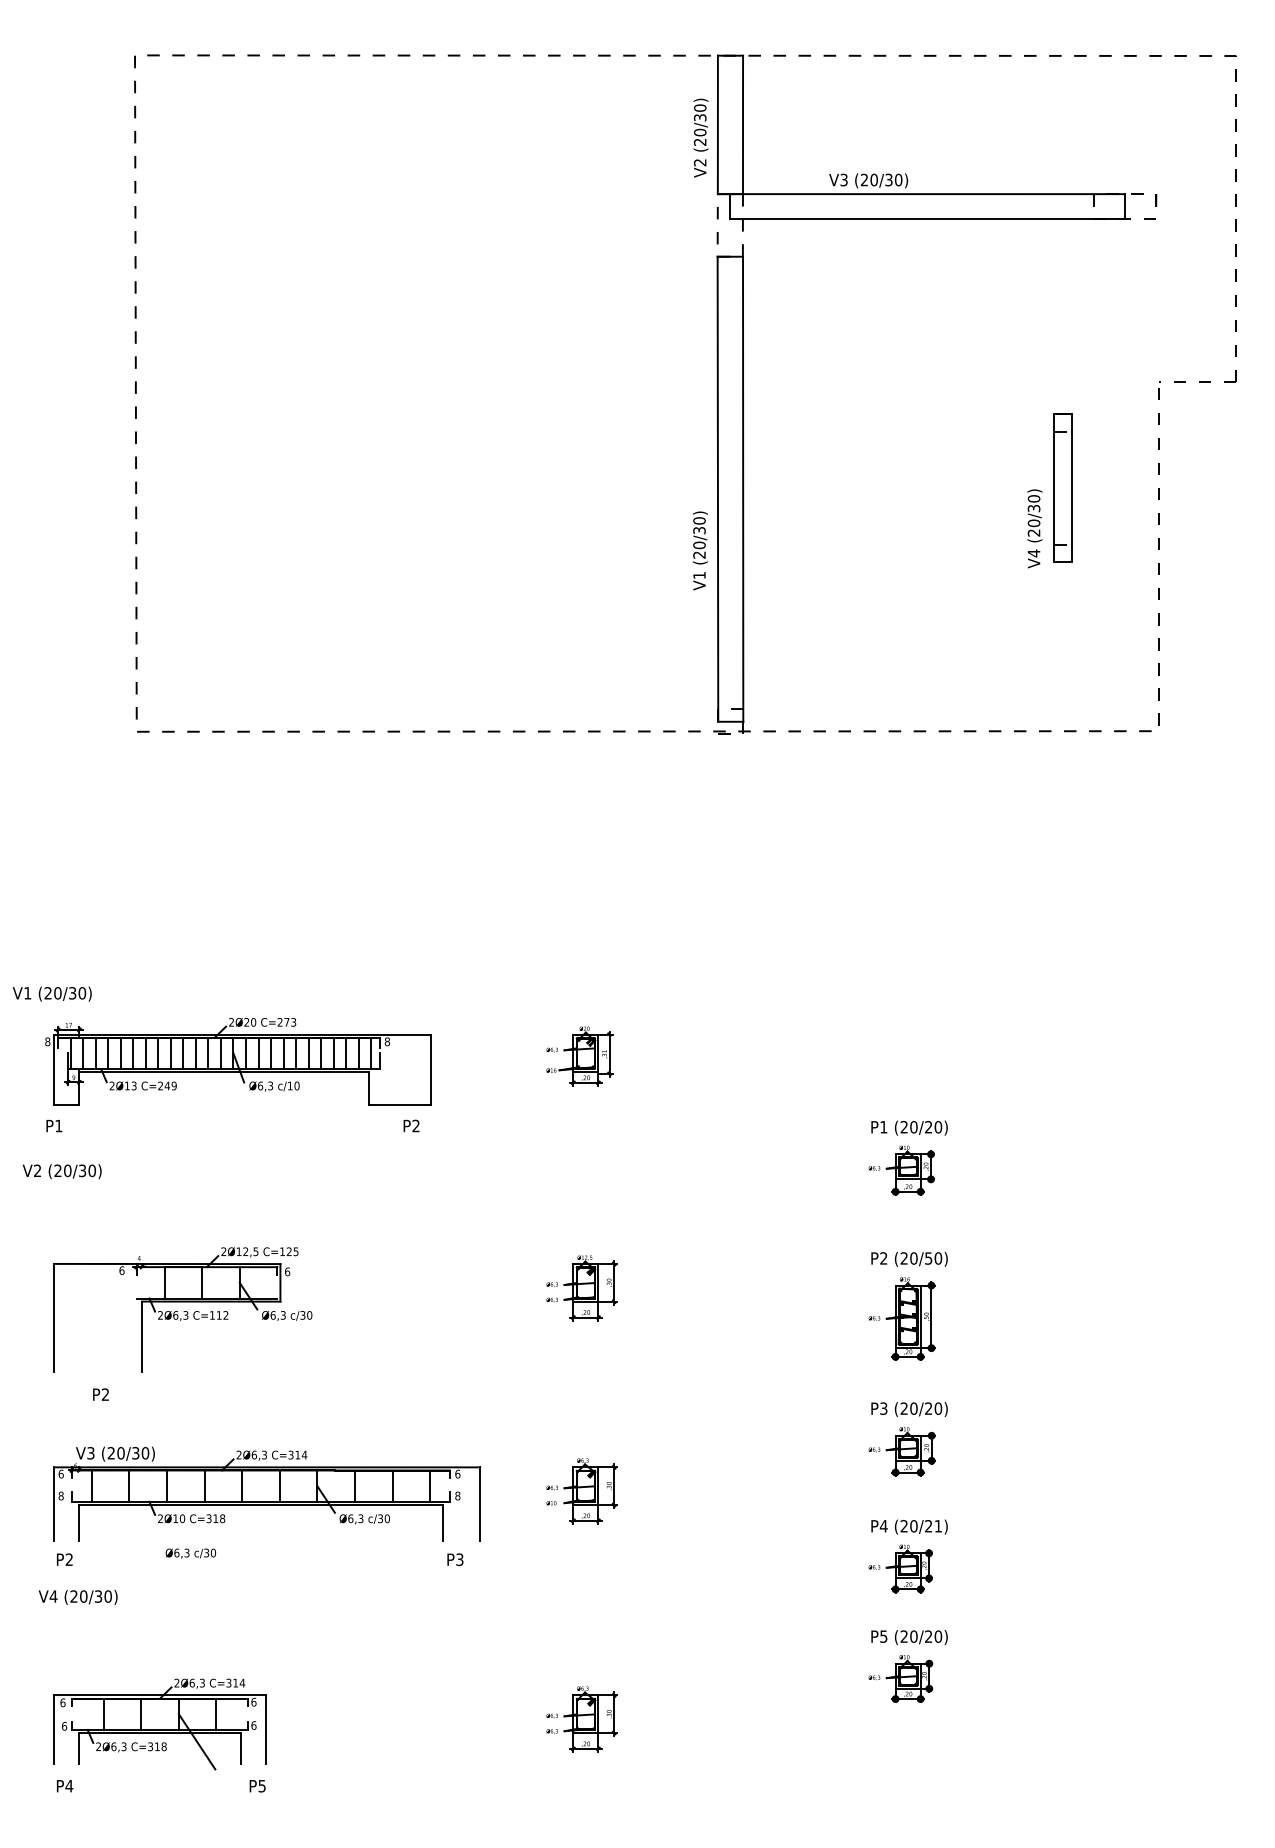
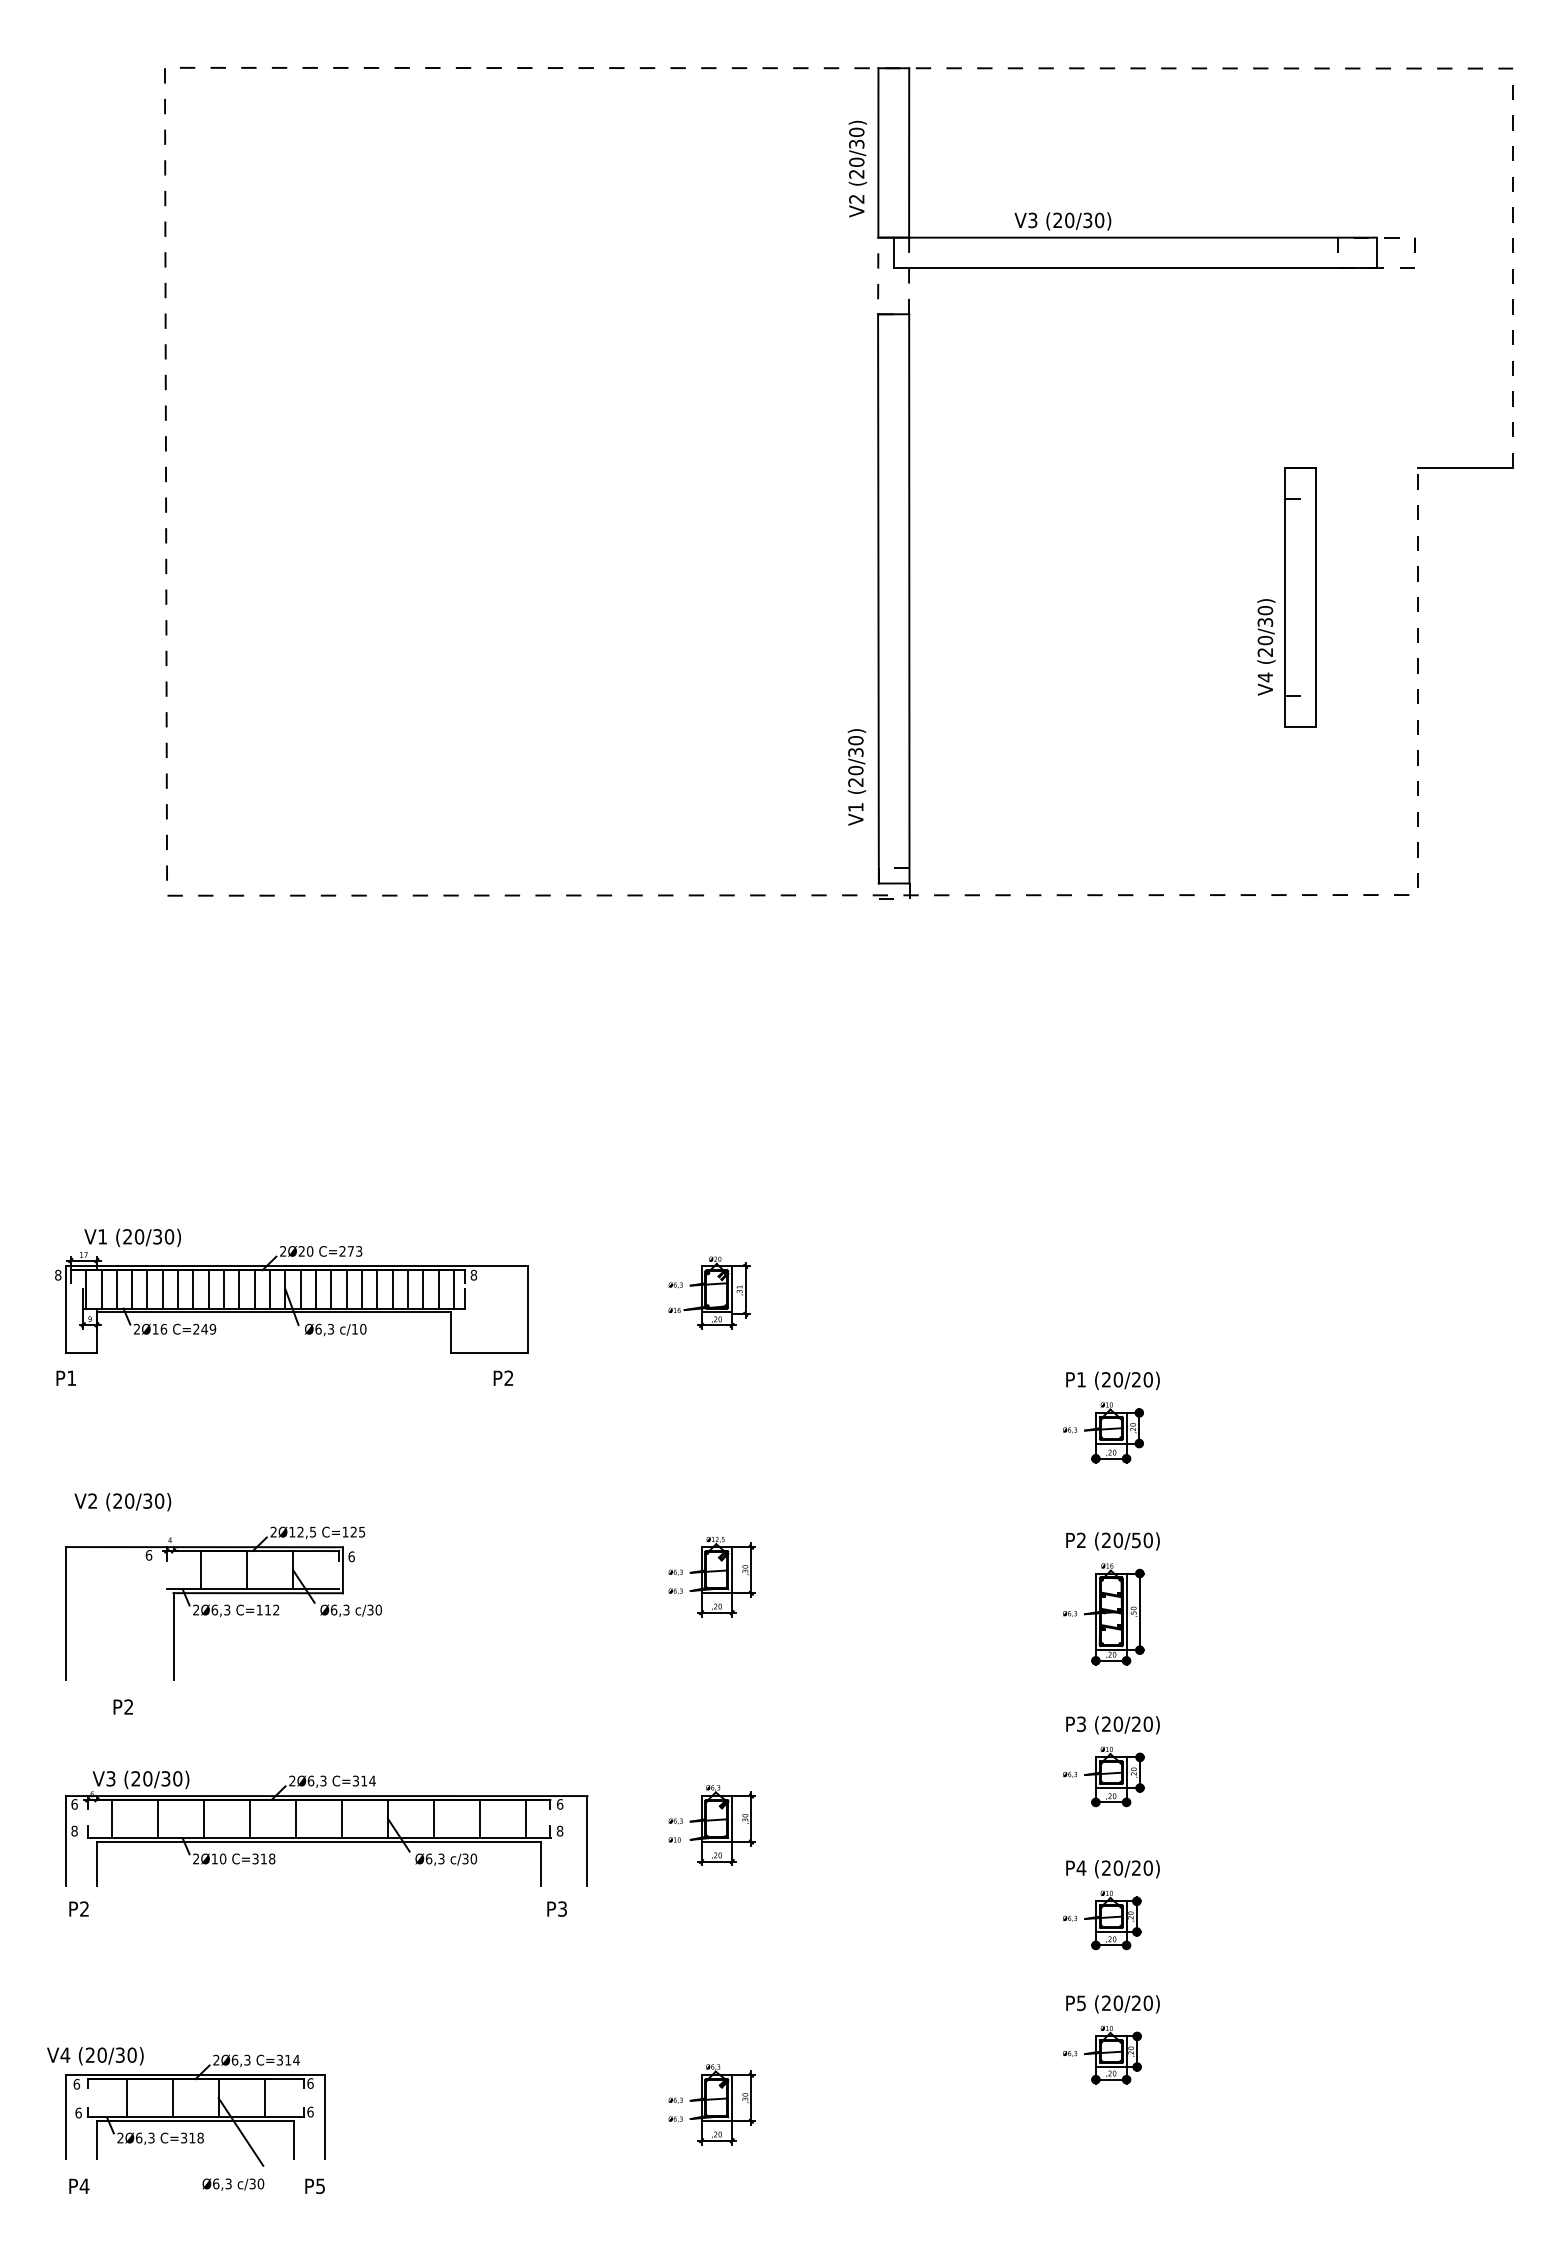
line: (1197, 381) -> (1465, 467), dashed -> solid
part: (1062, 488) -> (1300, 597), size x1.43
text: (700, 551) -> (856, 777), moved
text: (52, 993) -> (132, 1237), moved
text: (133, 1085) -> (163, 1328), 2Ø13 -> 2Ø16
text: (61, 1171) -> (122, 1502), moved
text: (937, 1525) -> (1147, 1867), (20/21) -> (20/20)
text: (191, 1553) -> (233, 2184), moved
text: (78, 1597) -> (95, 2056), moved

